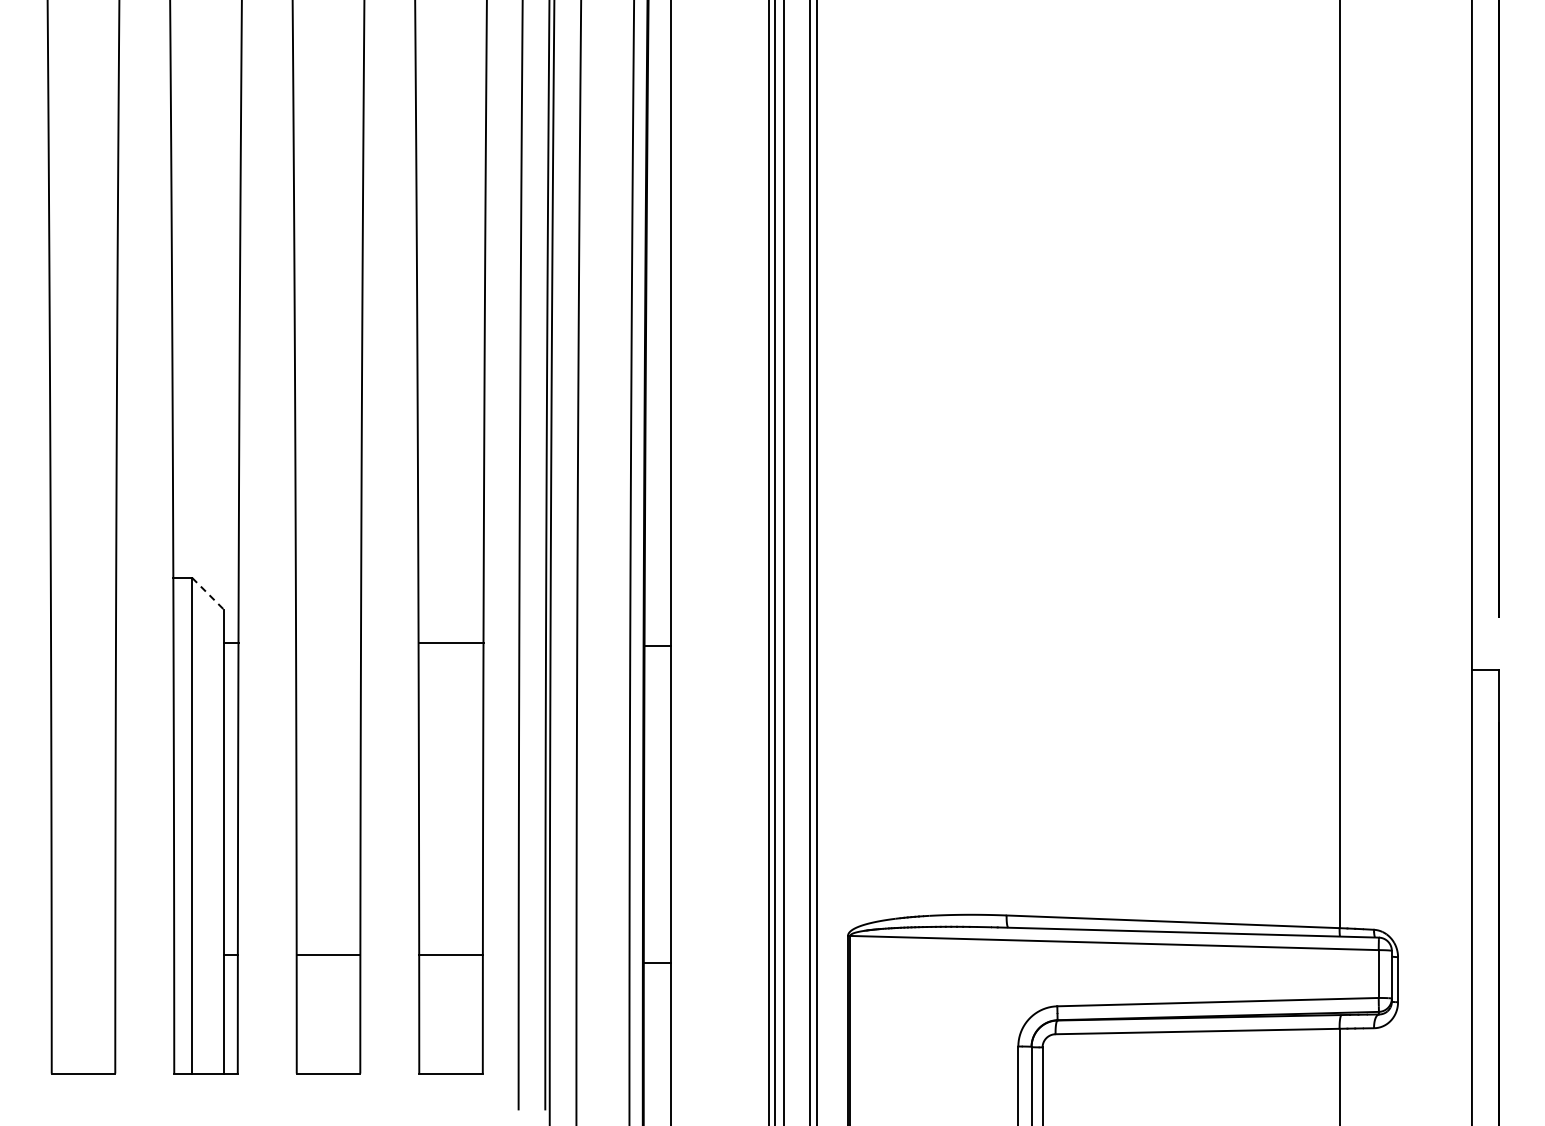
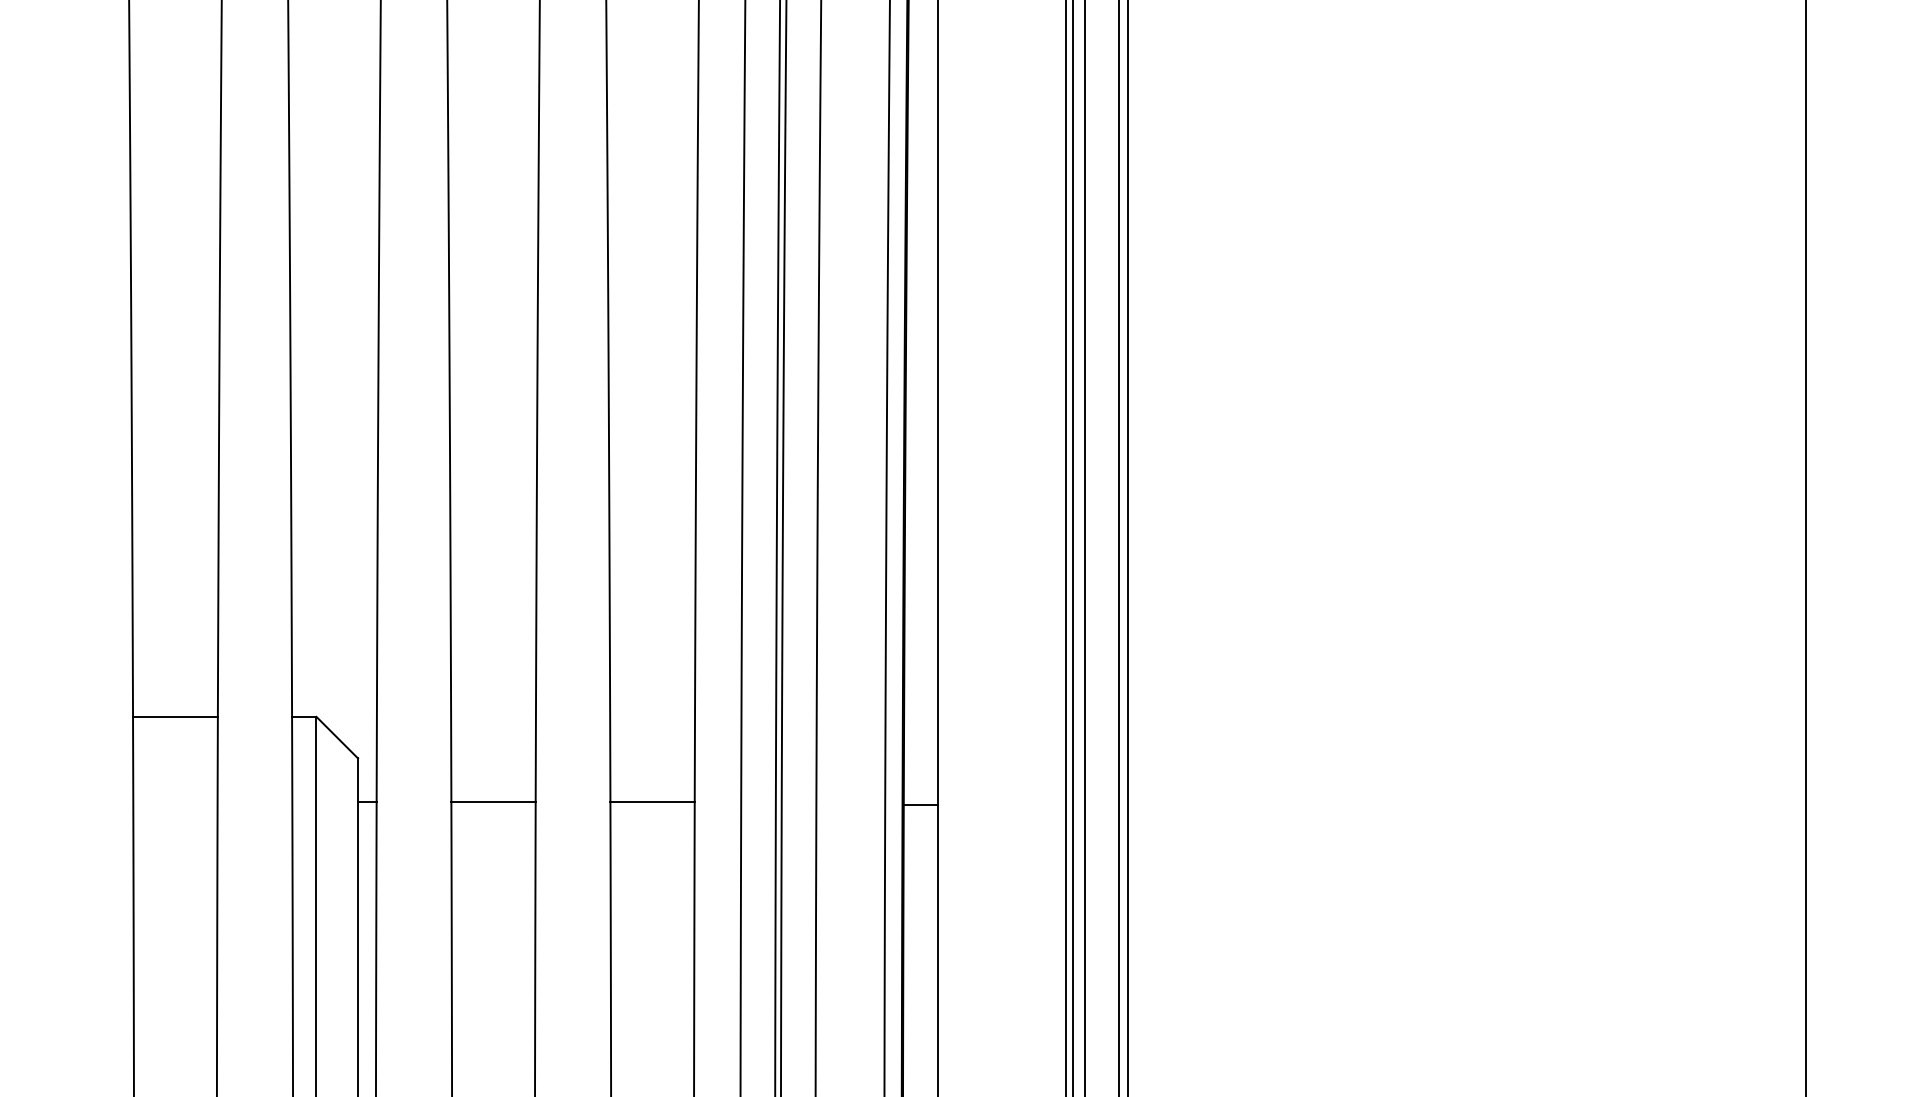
line: (83, 577) -> (175, 716), added
line: (208, 593) -> (337, 737), dashed -> solid
line: (328, 643) -> (493, 802), added

